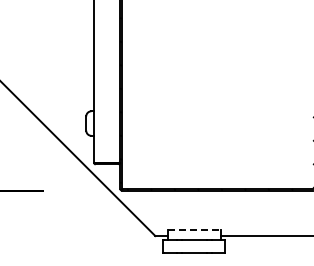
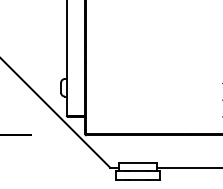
line: (194, 229) -> (138, 163), dashed -> solid

